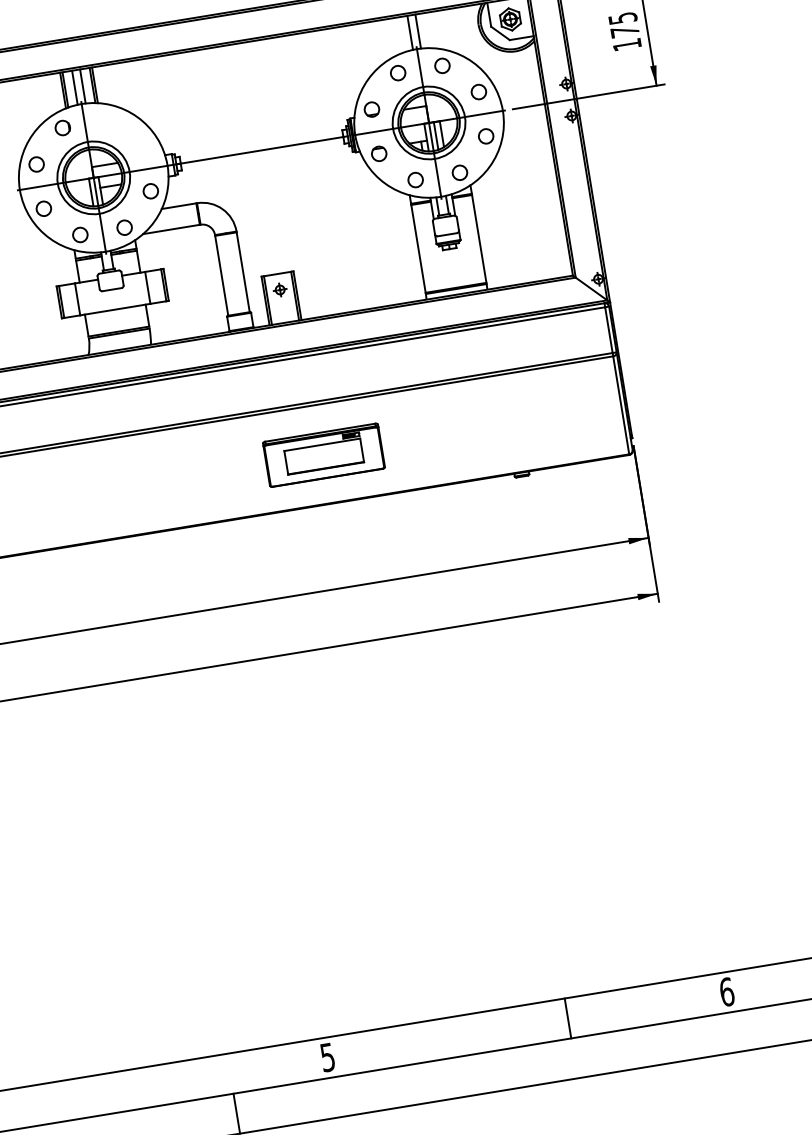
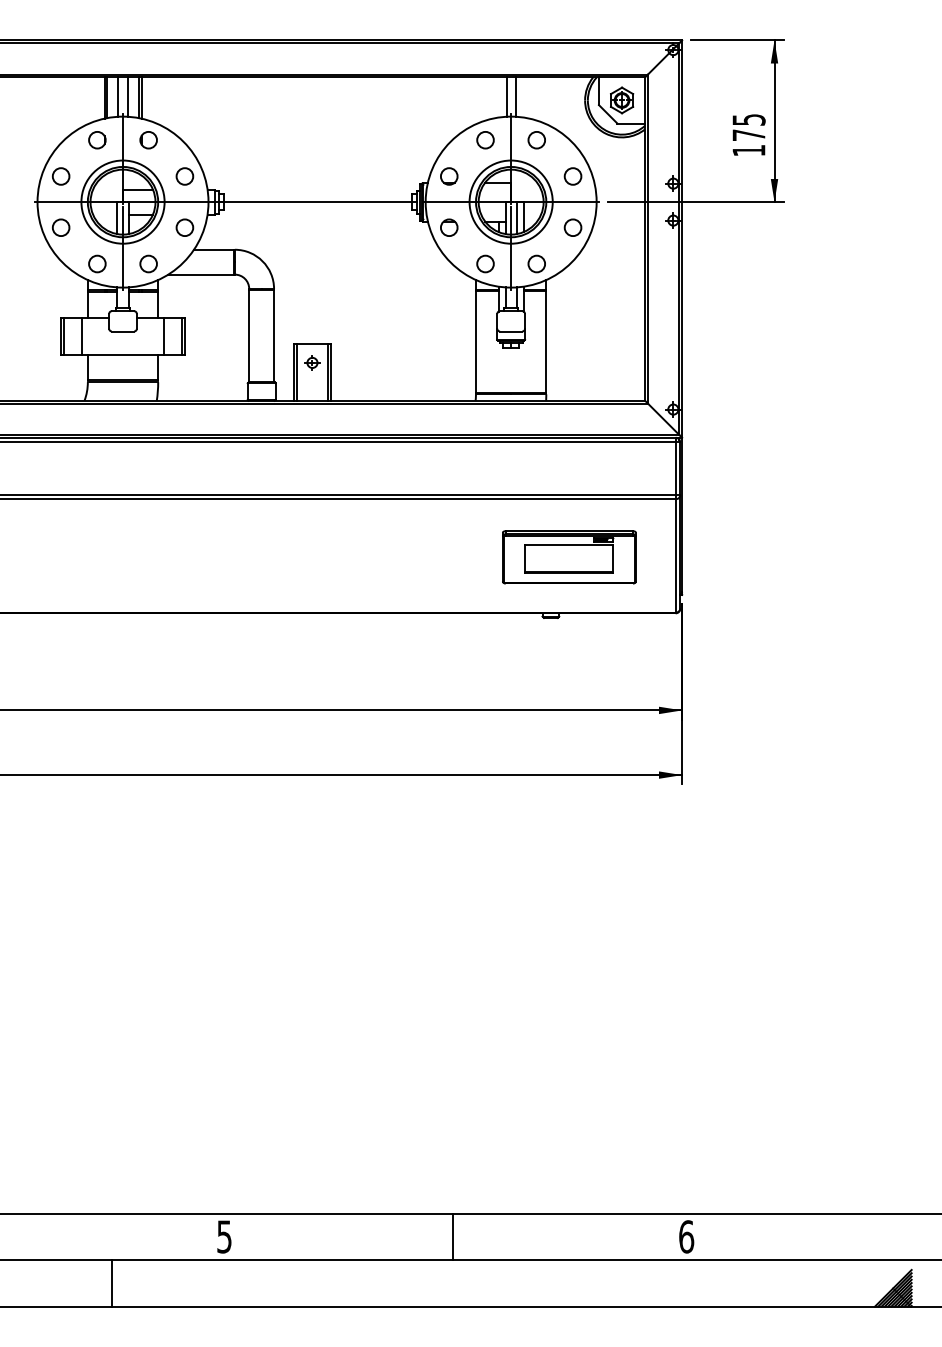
circle: (107, 121) -> (148, 140), added
circle: (143, 147) -> (184, 176), added
part: (324, 455) -> (569, 557), moved
line: (568, 1018) -> (453, 1237), moved

